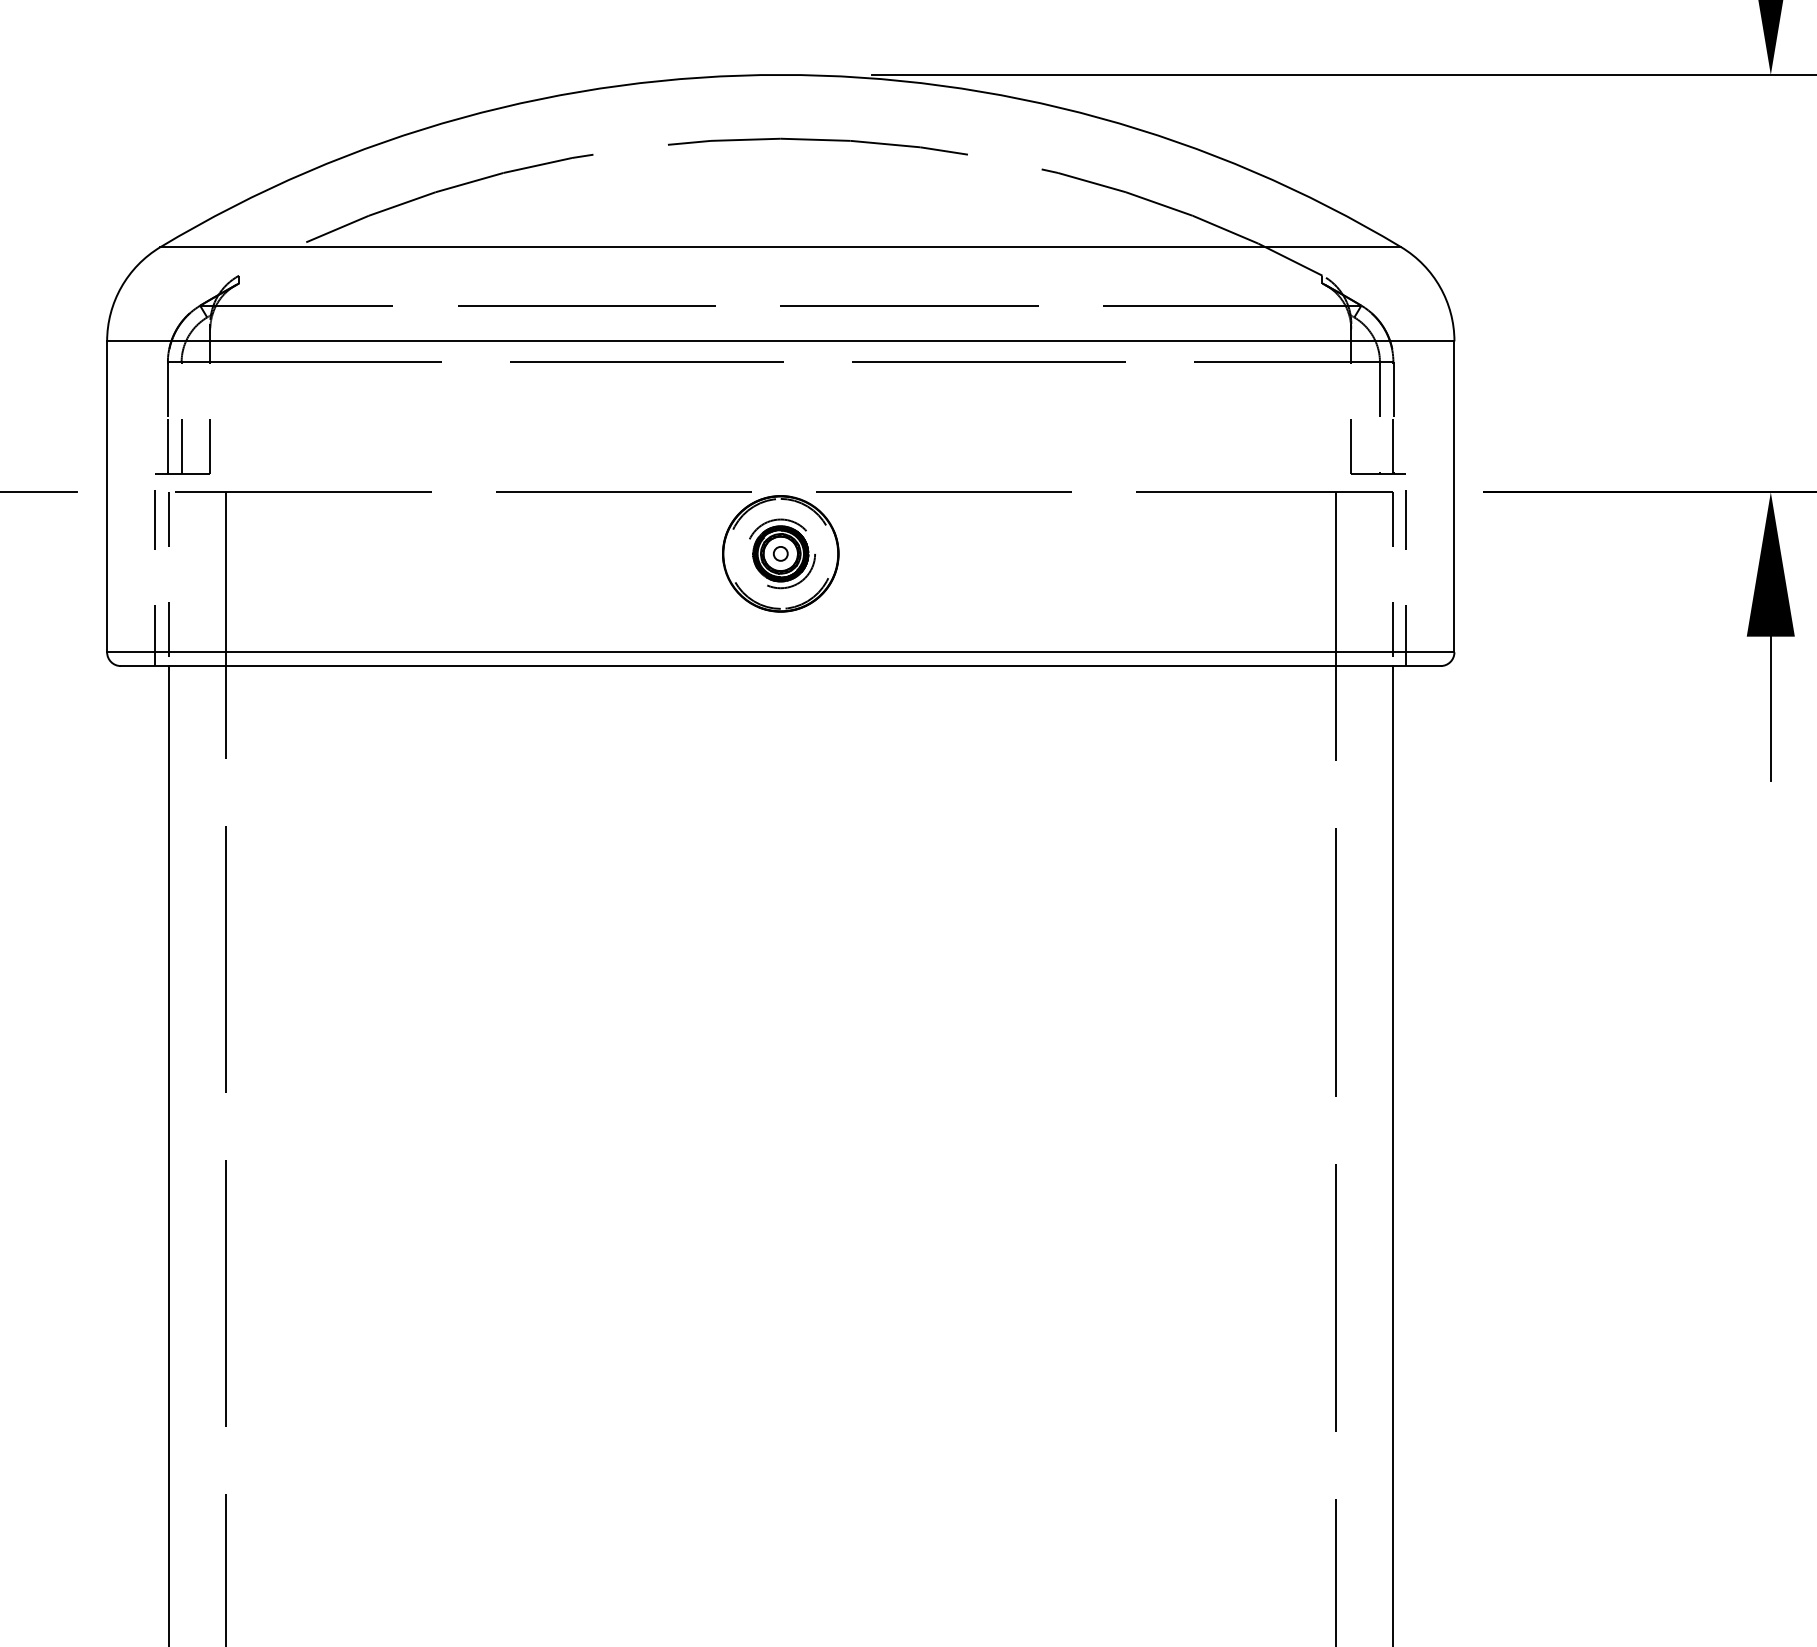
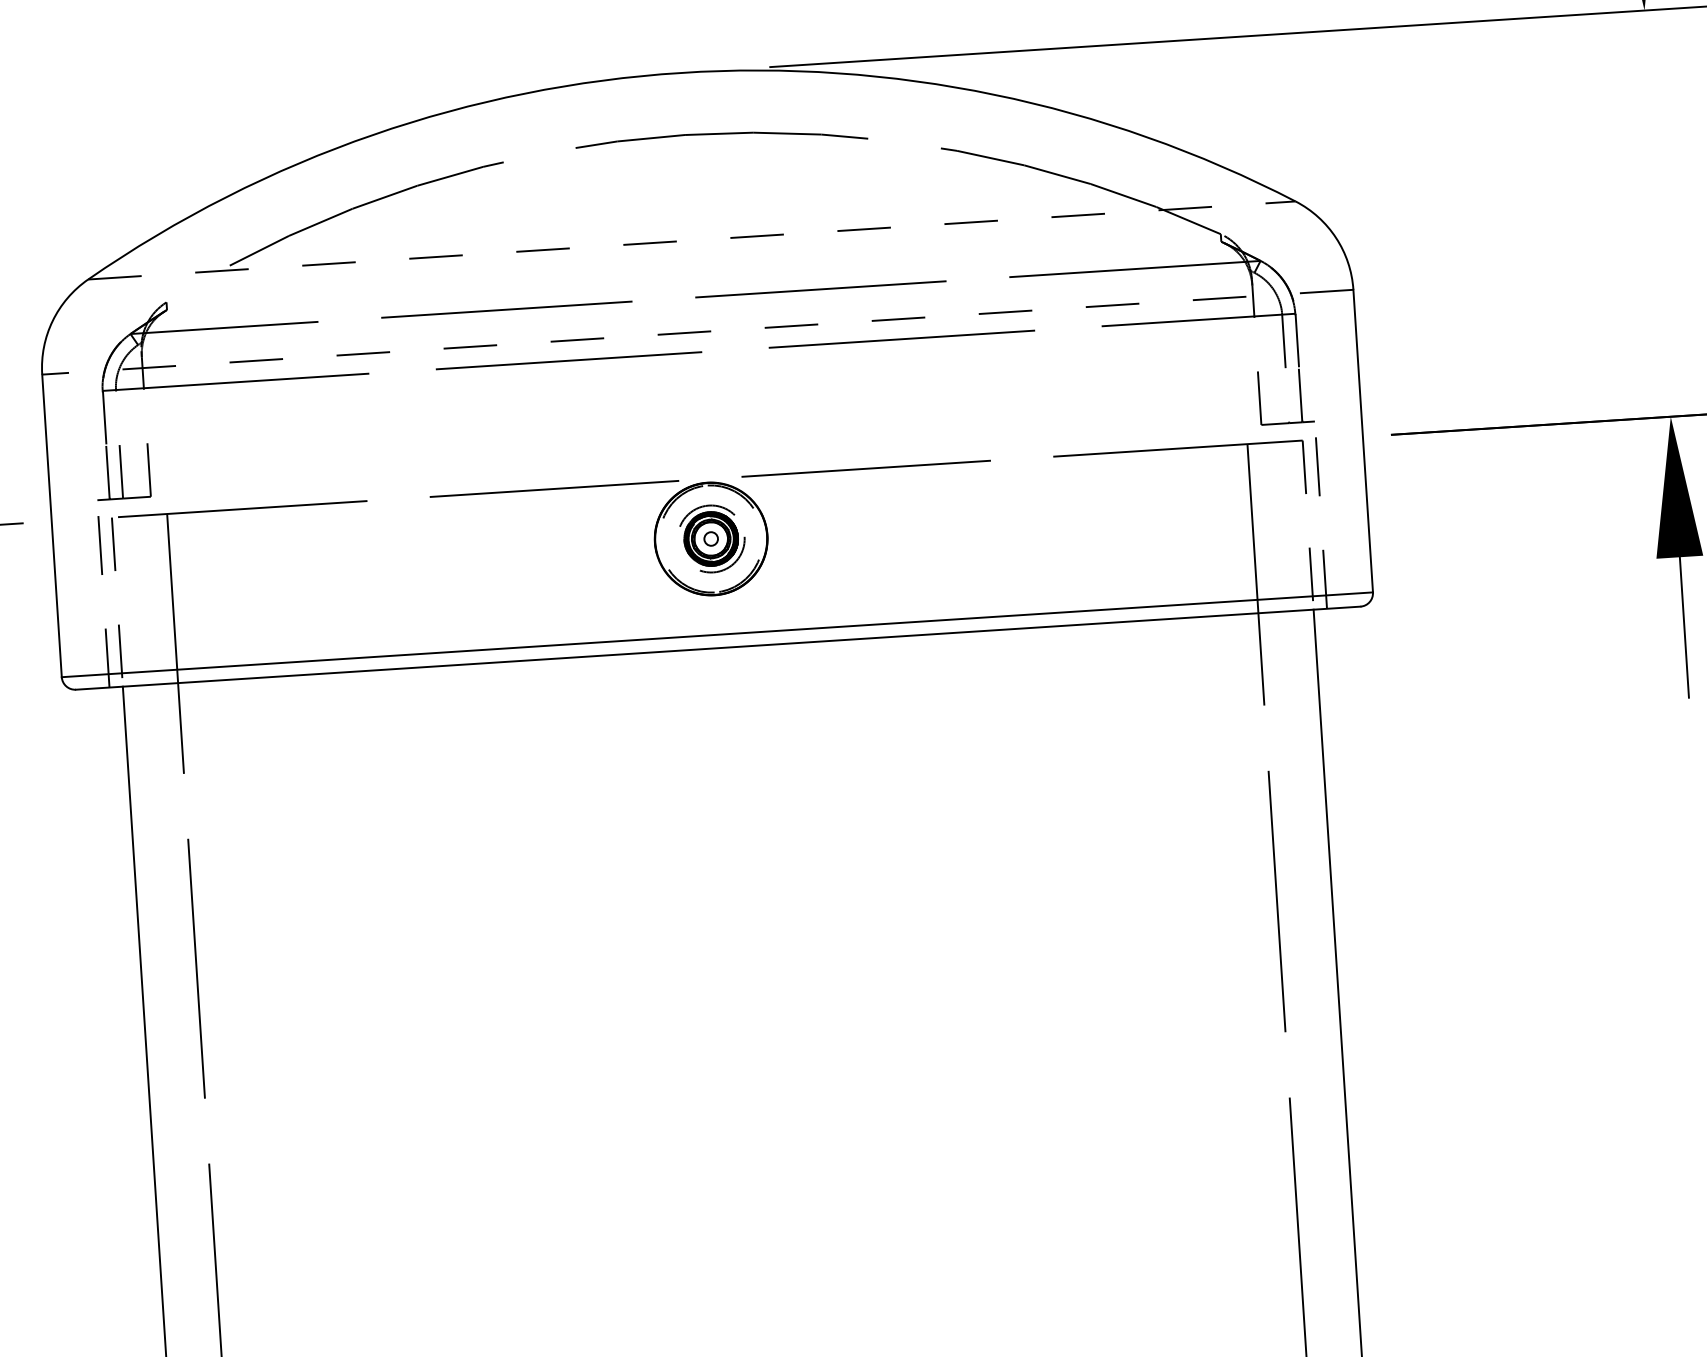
line: (781, 247) -> (692, 240), solid -> dashed
line: (780, 341) -> (697, 332), solid -> dashed

